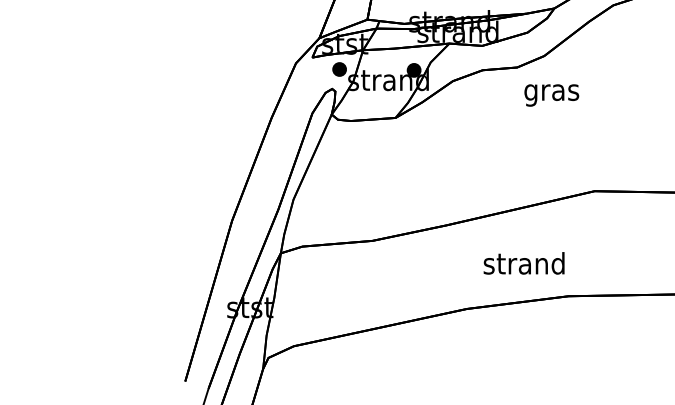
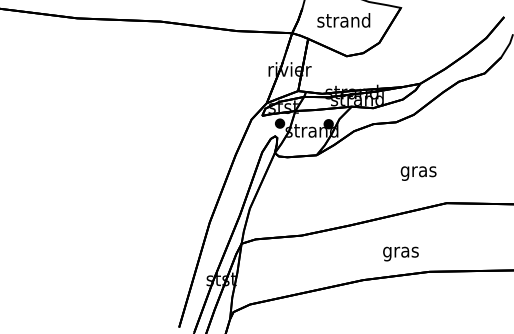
text: (551, 95) -> (418, 173), moved
text: (523, 266) -> (400, 252), strand -> gras

